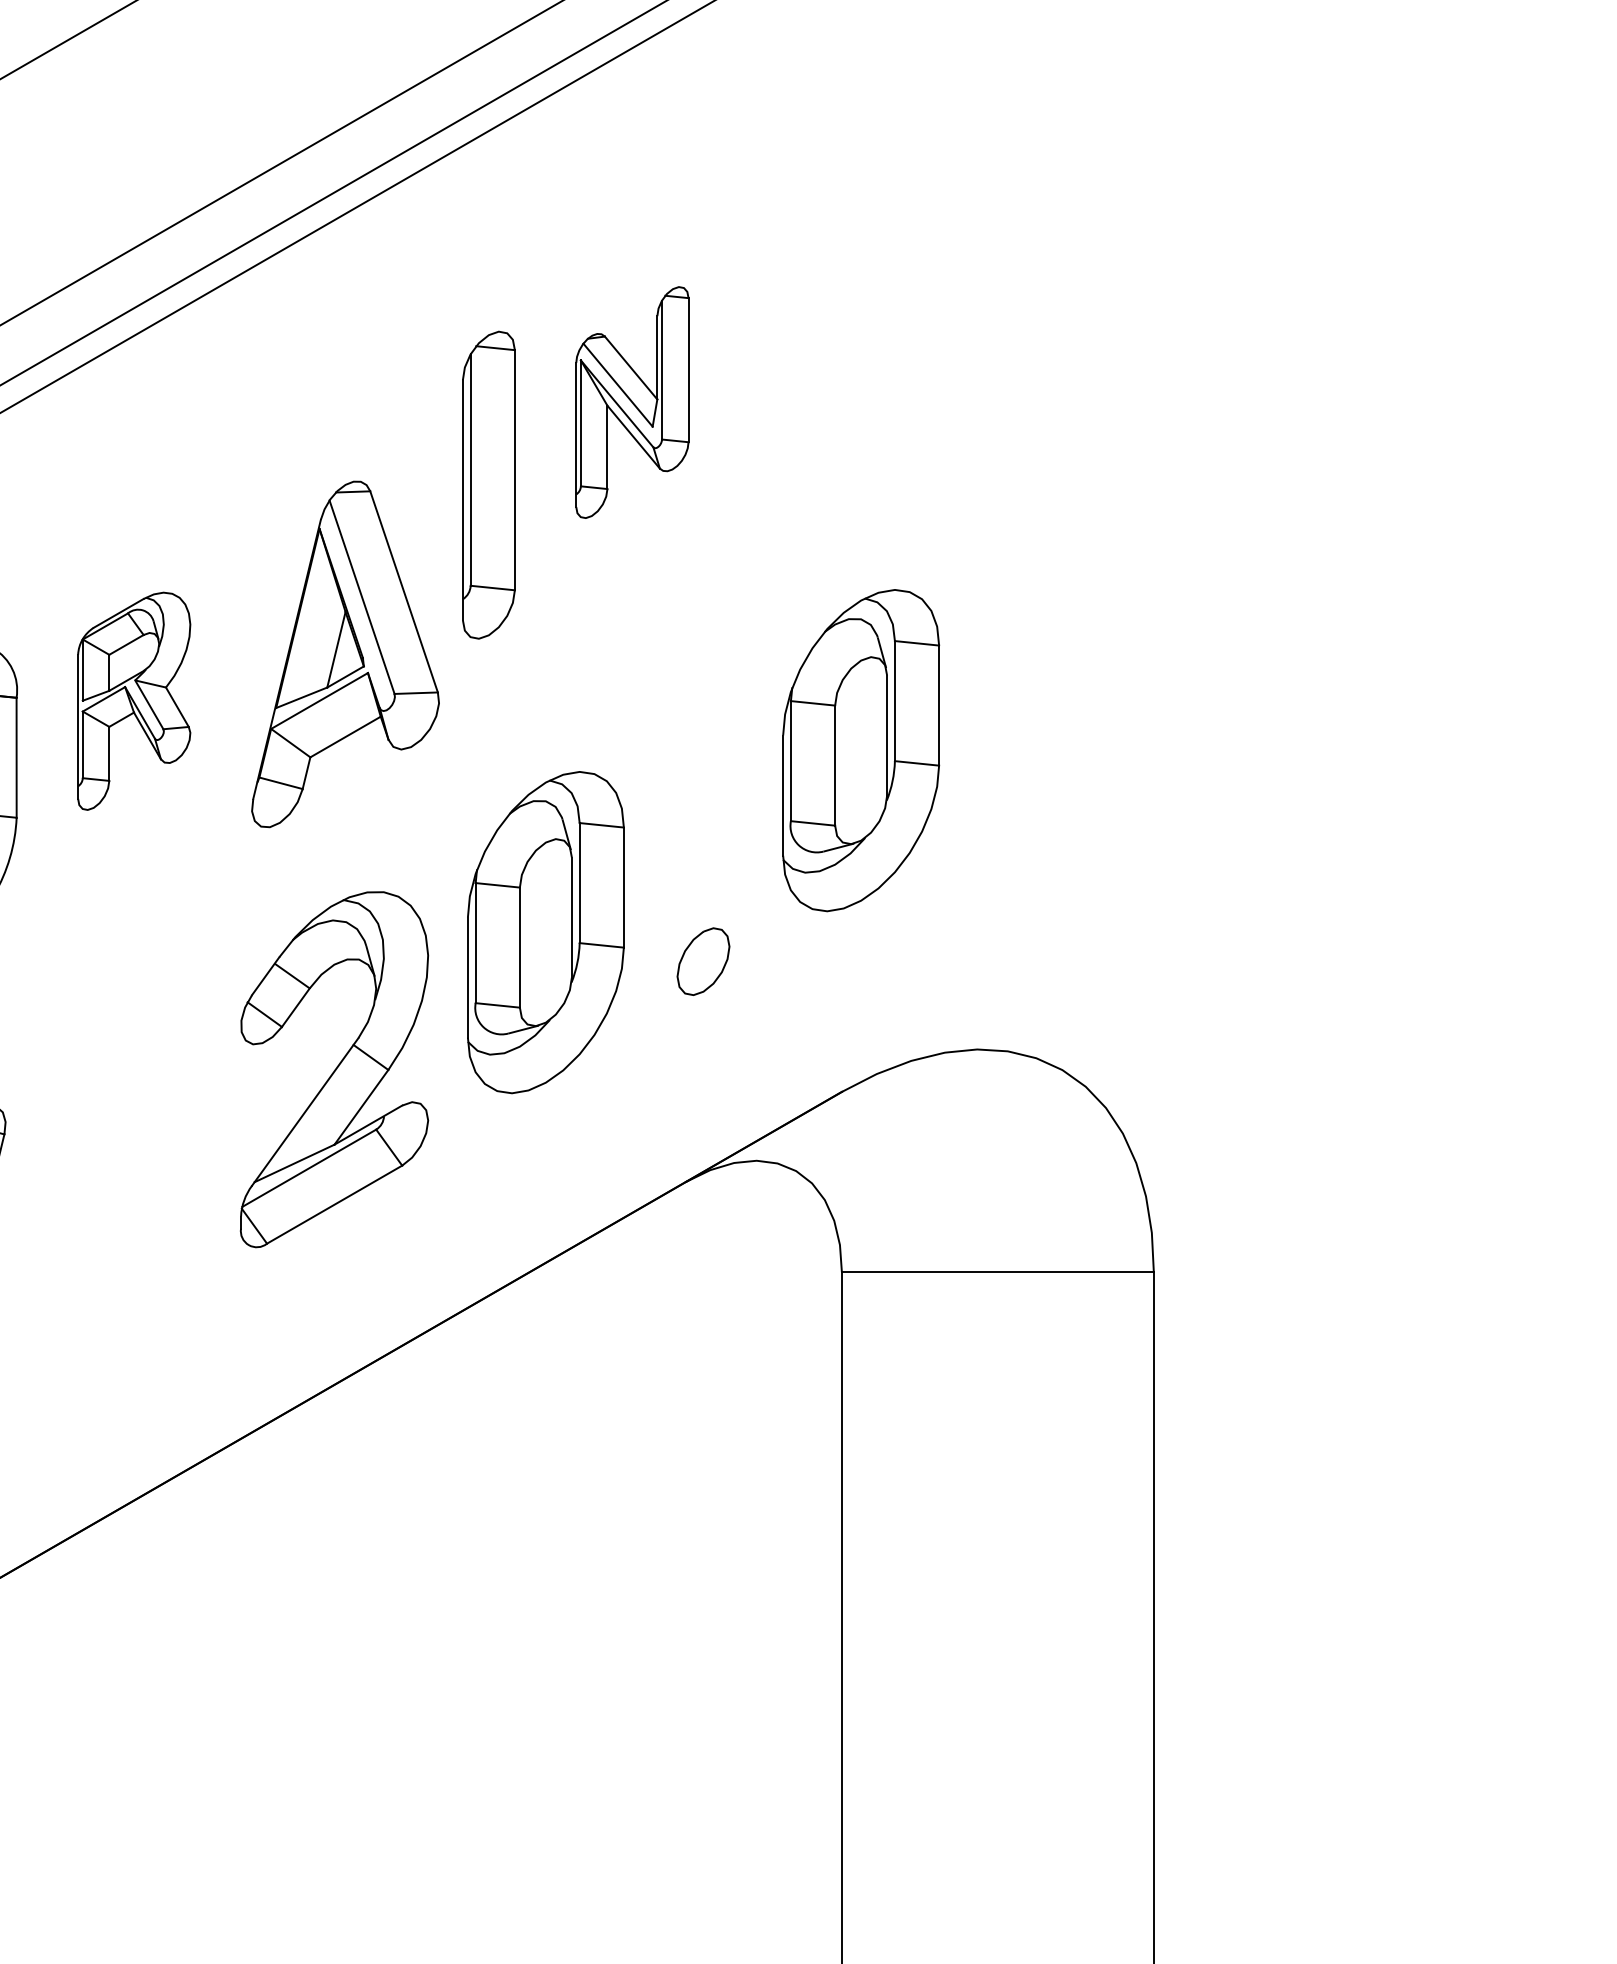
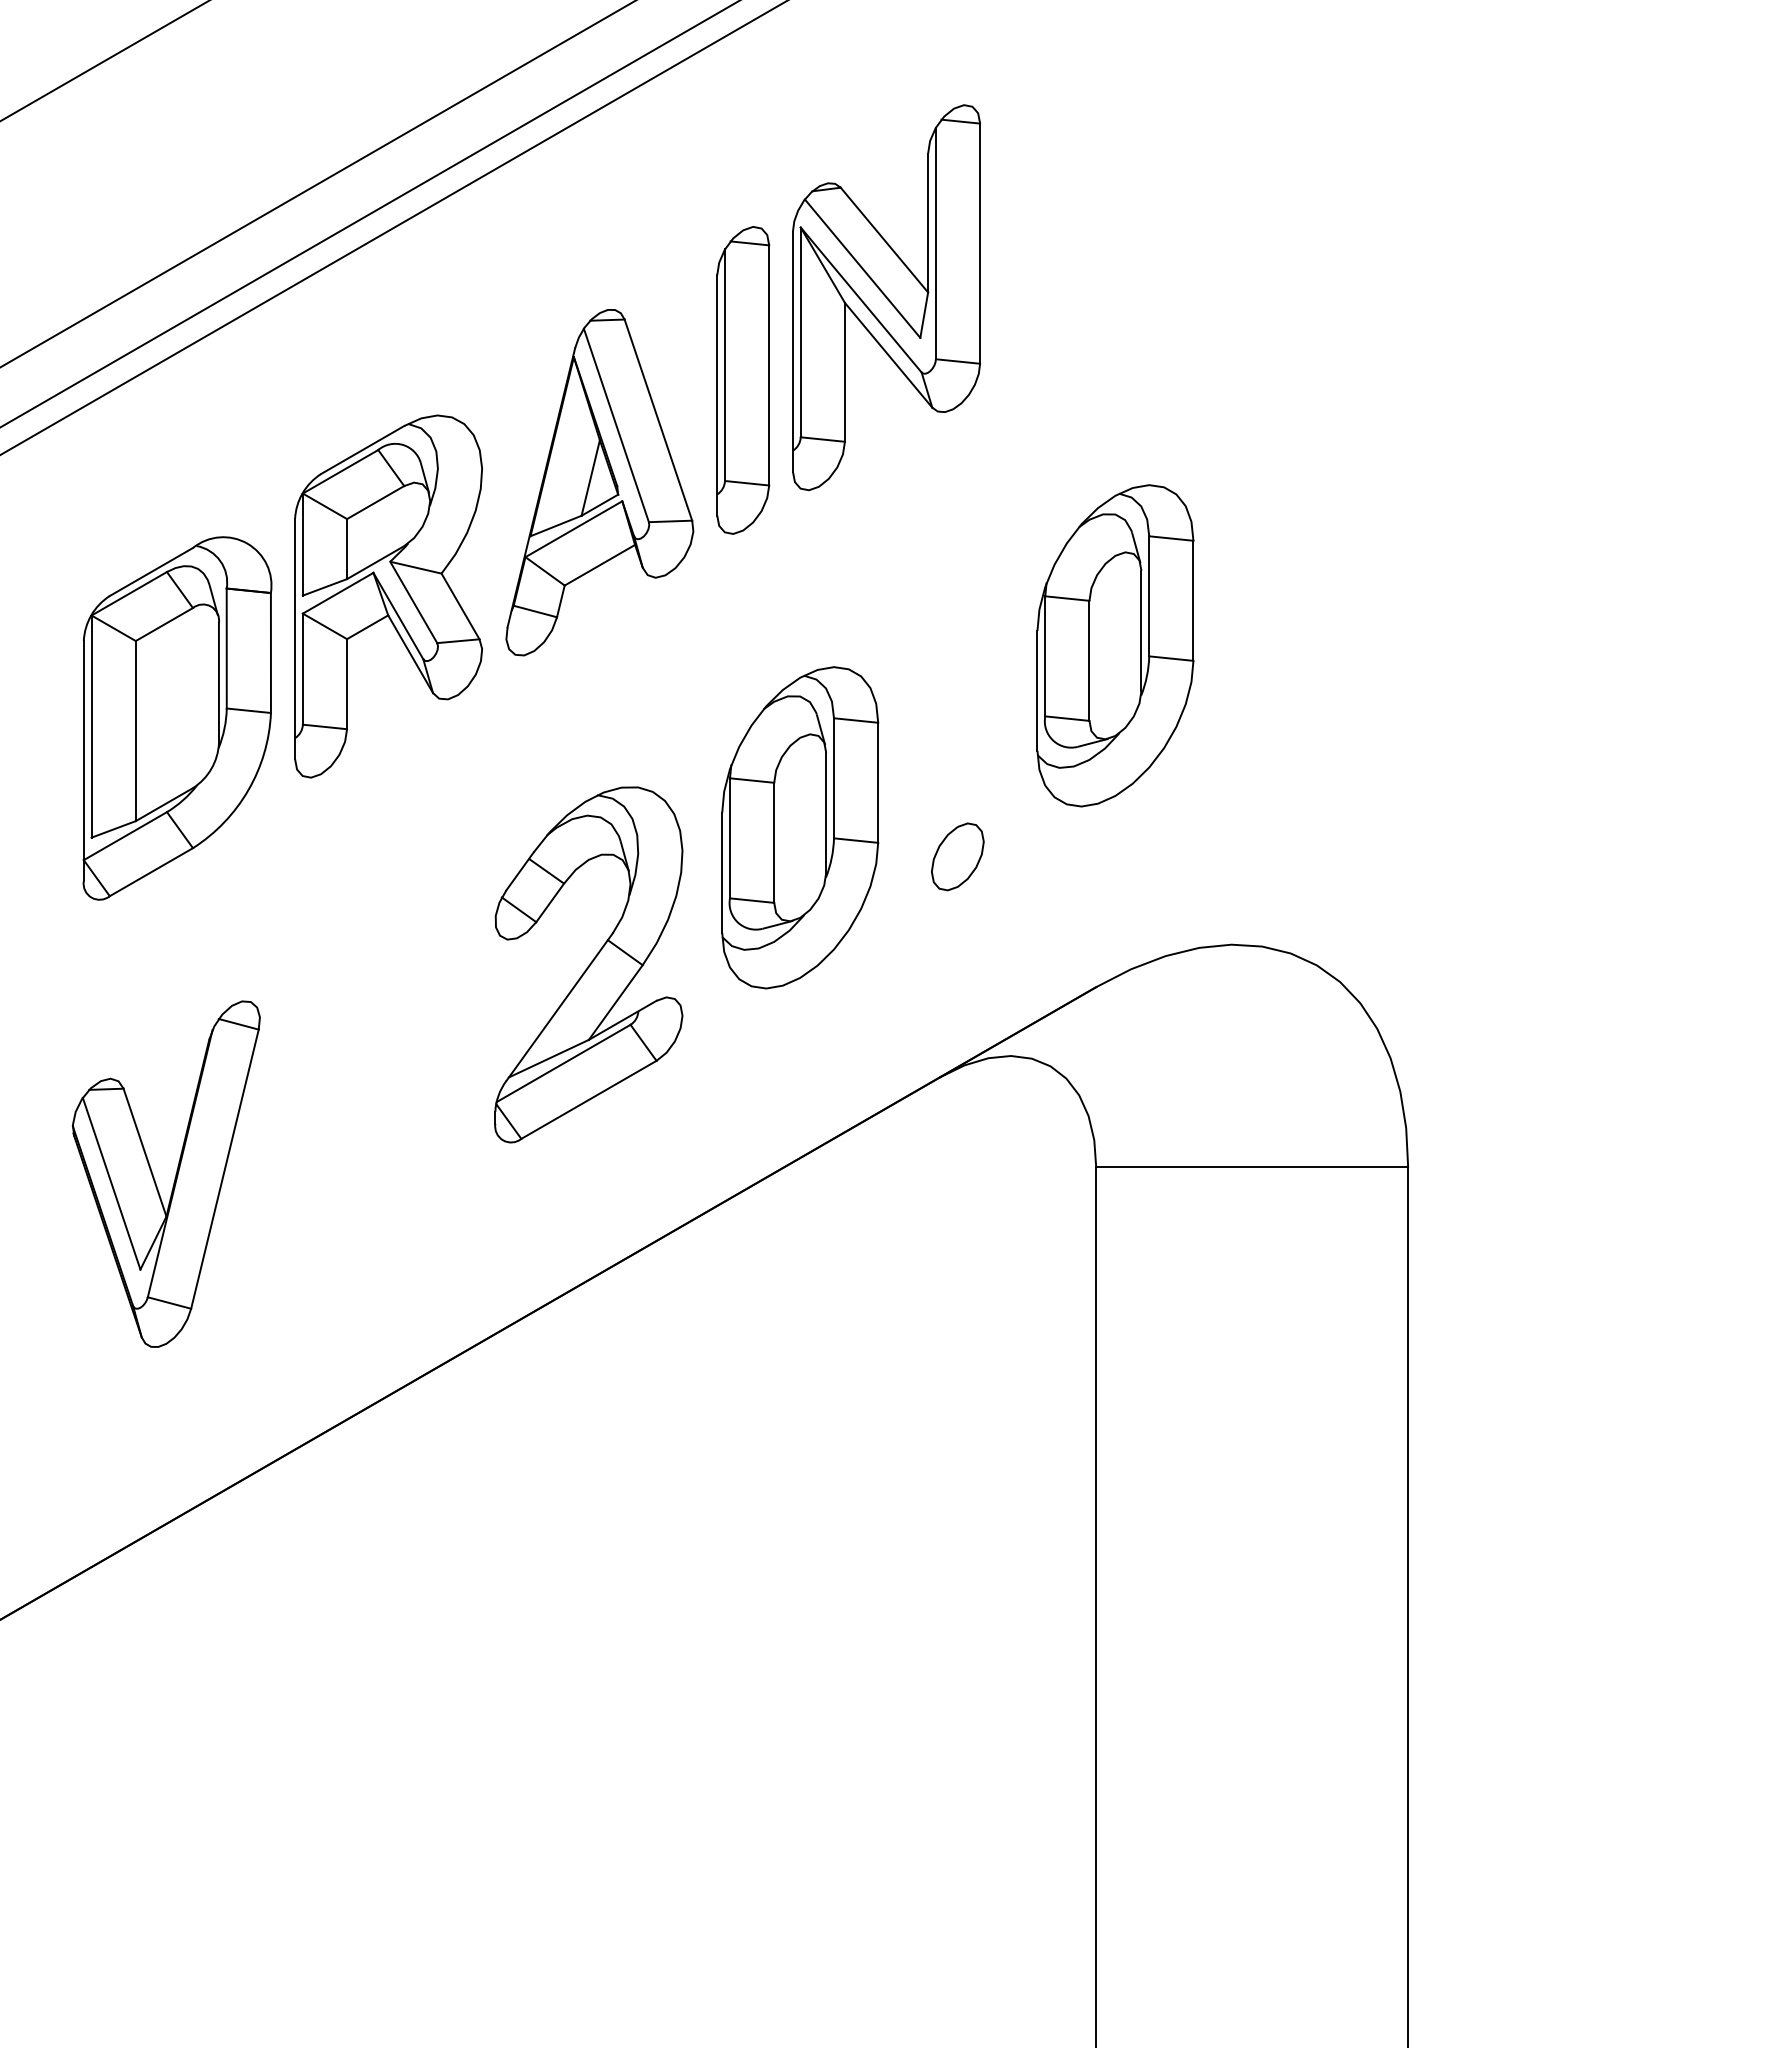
part: (632, 402) -> (886, 297), size x1.67
part: (345, 654) -> (599, 482), moved
part: (134, 701) -> (388, 596), size x1.67

